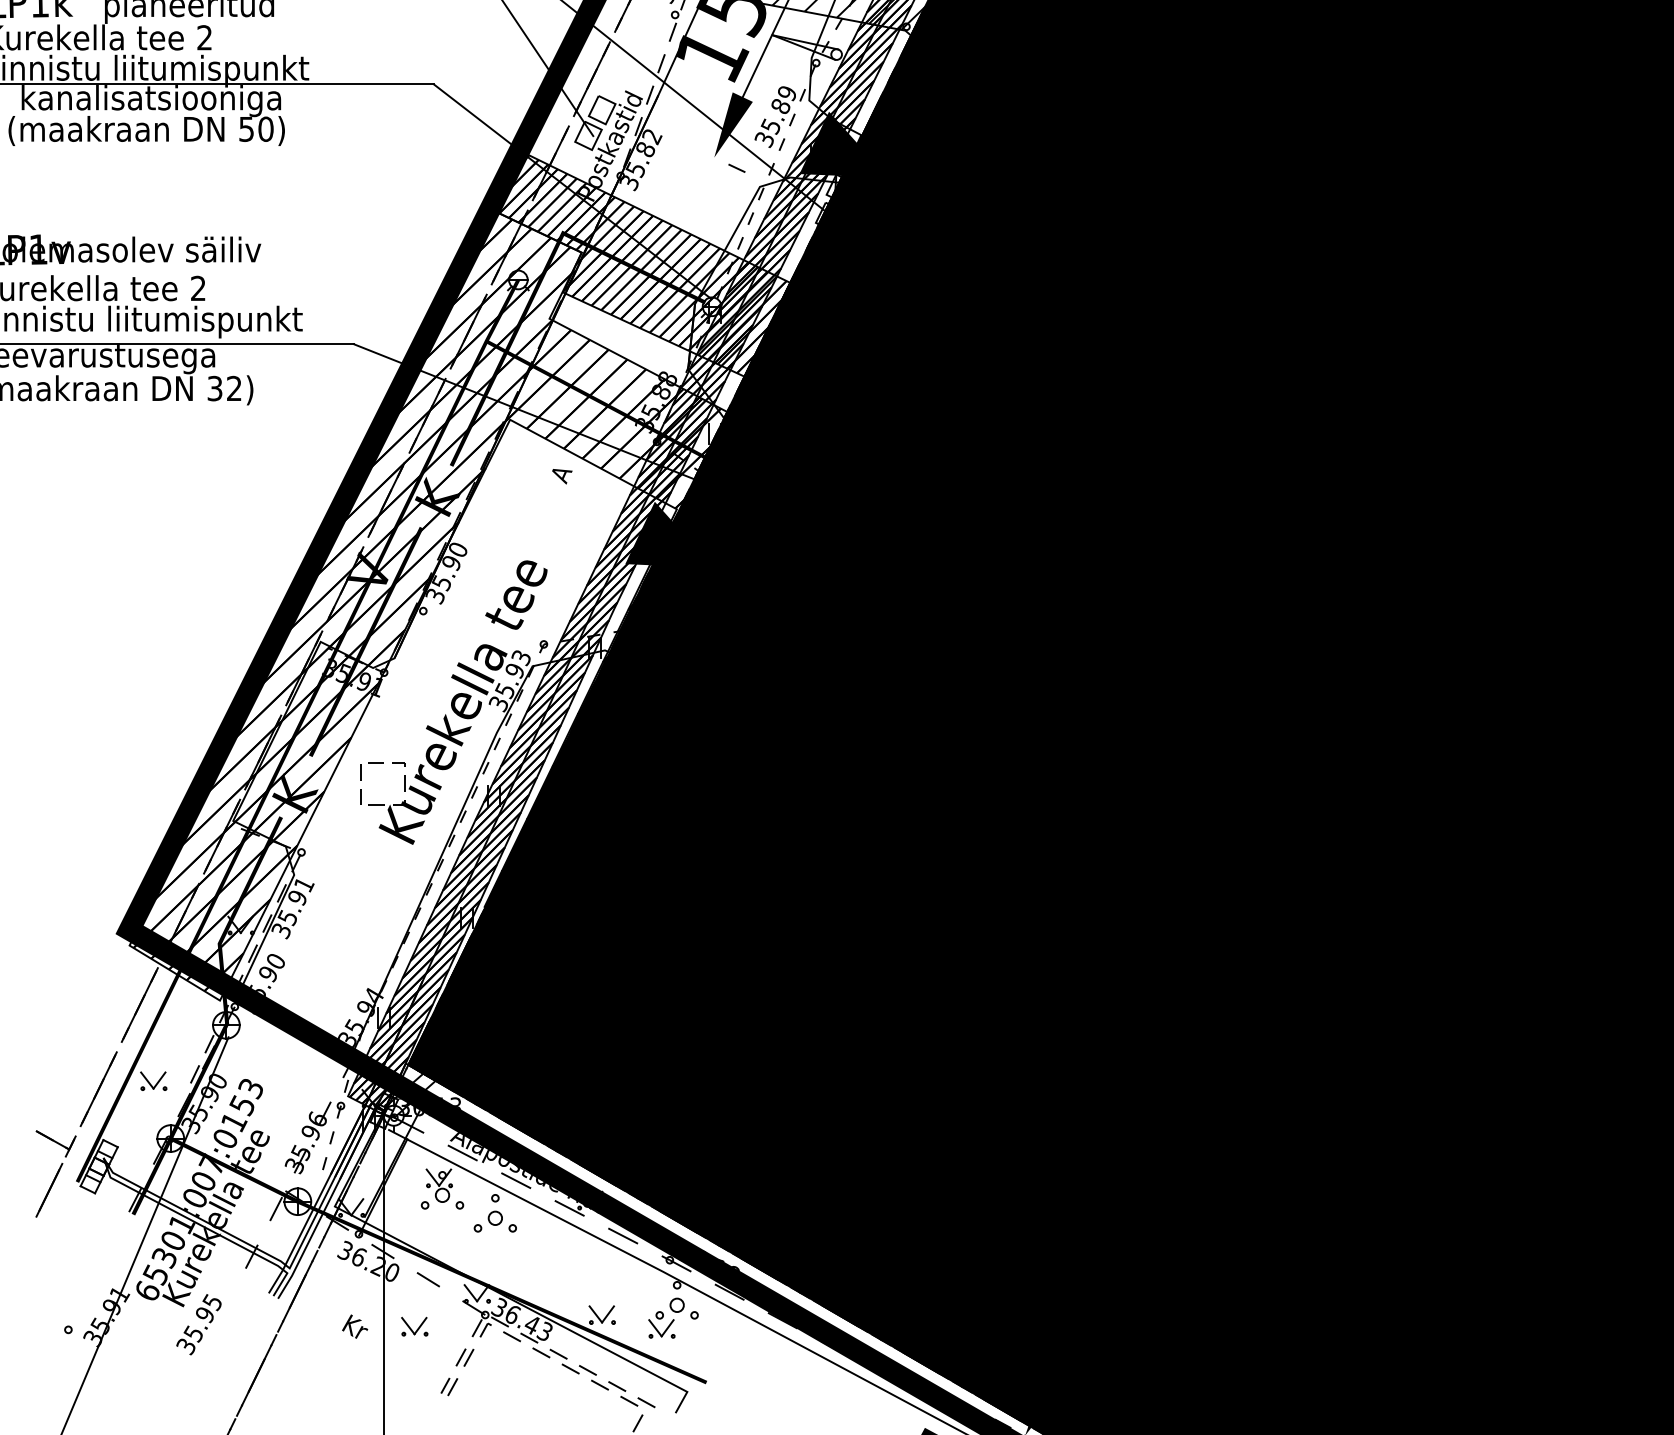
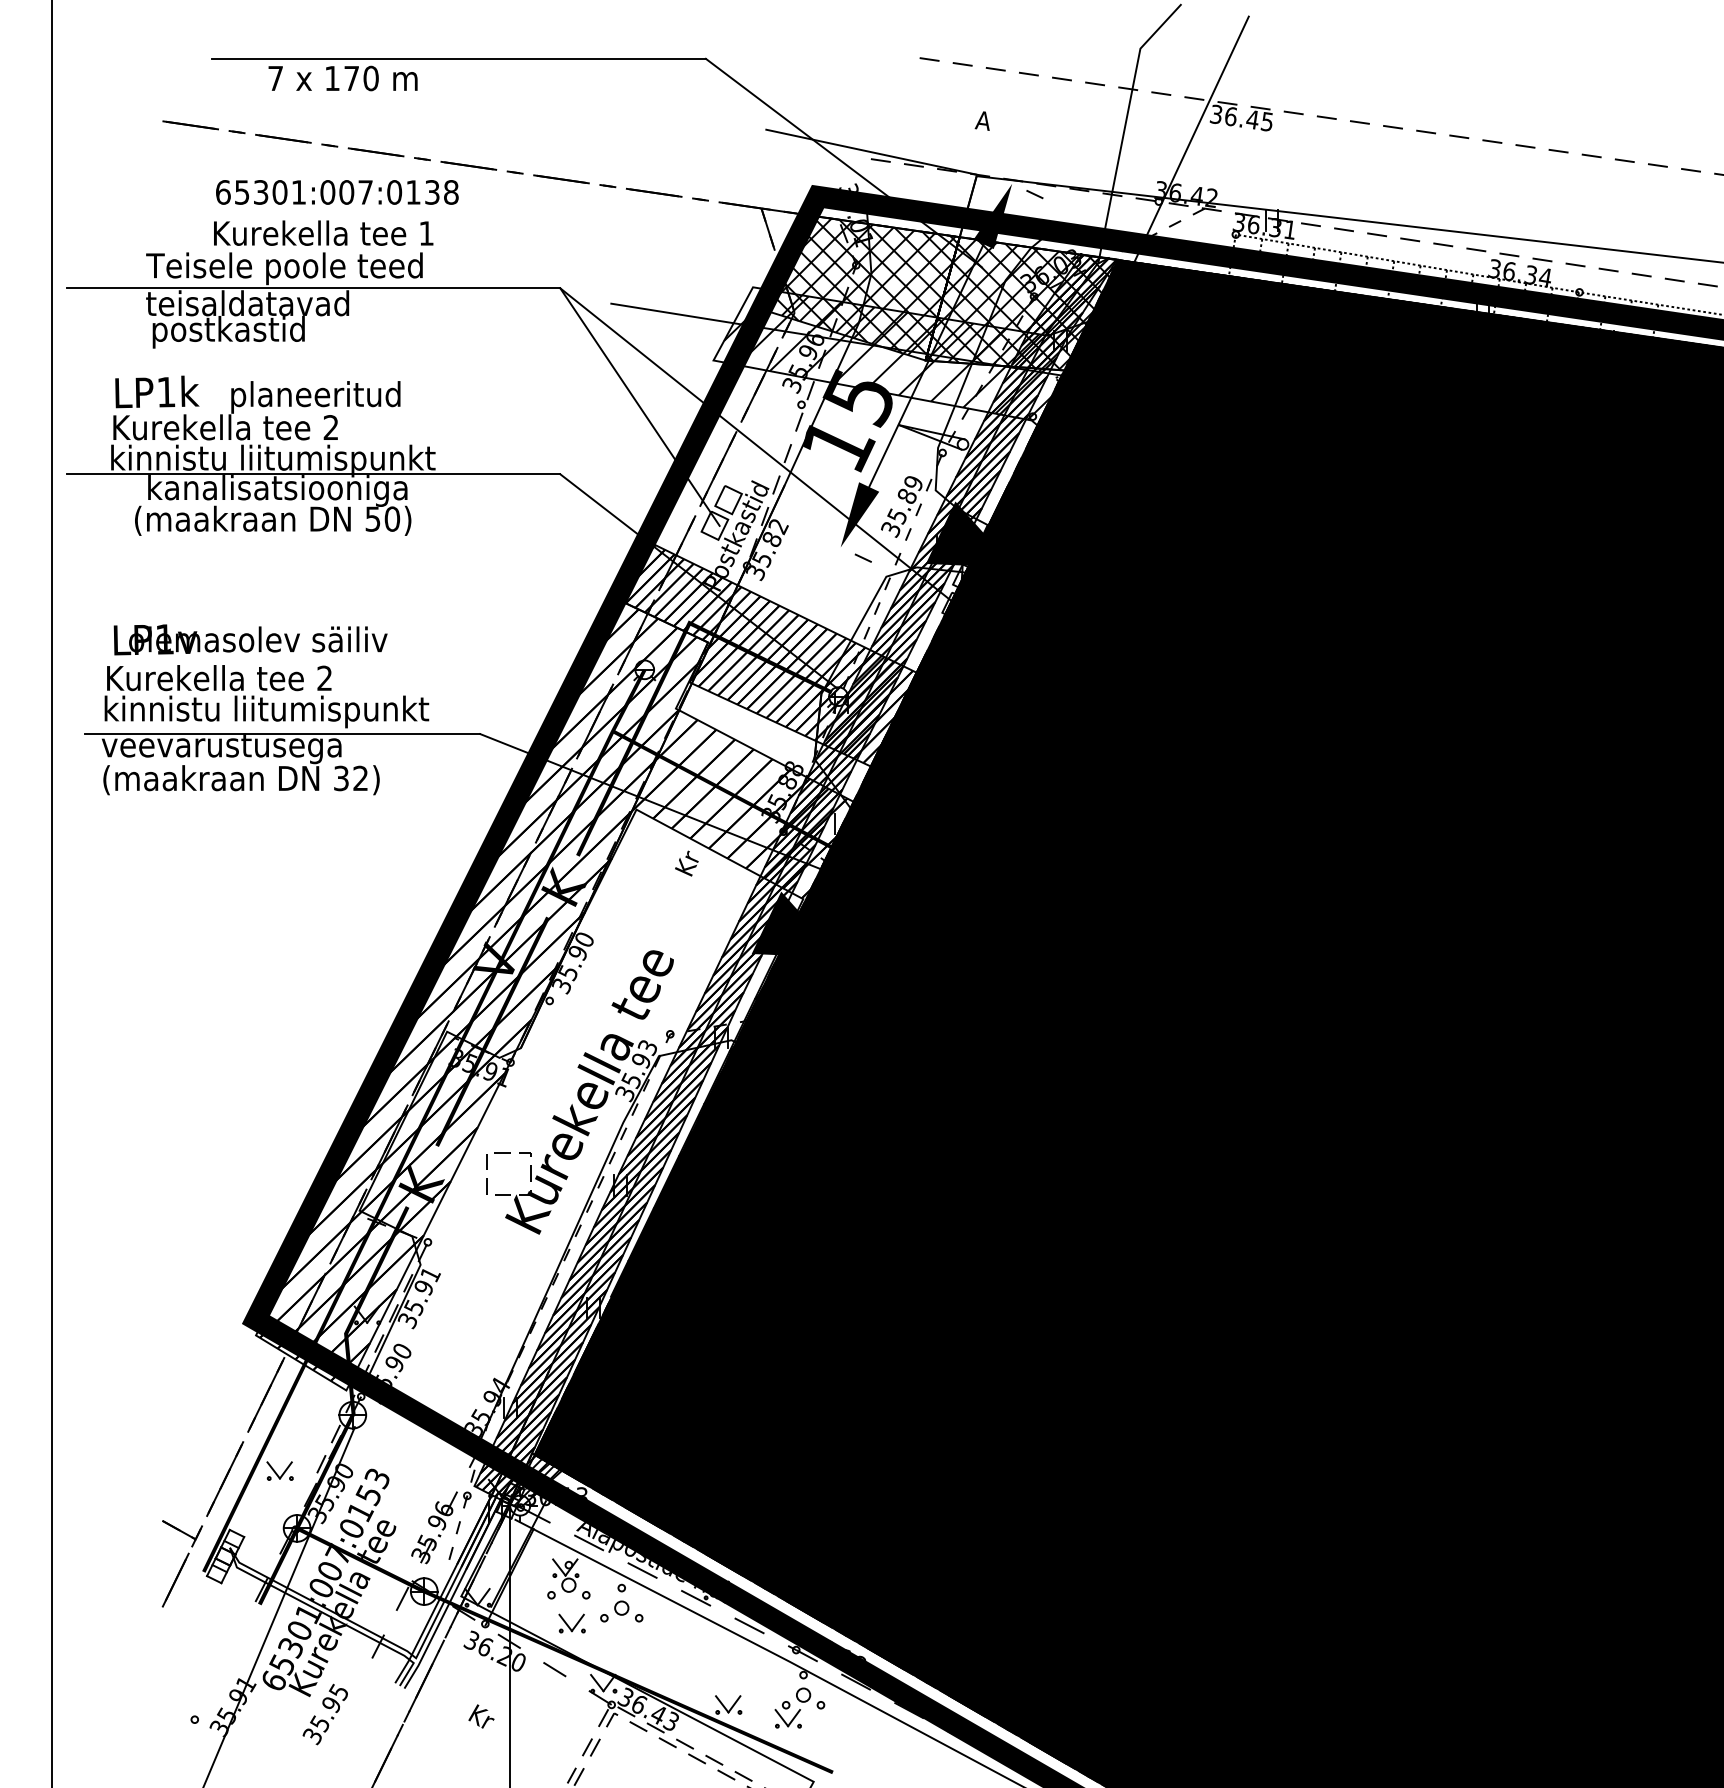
text: (560, 473) -> (686, 863), A -> Kr
hatch: (409, 1090) -> (535, 1480), added
part: (414, 1326) -> (571, 1623), moved

